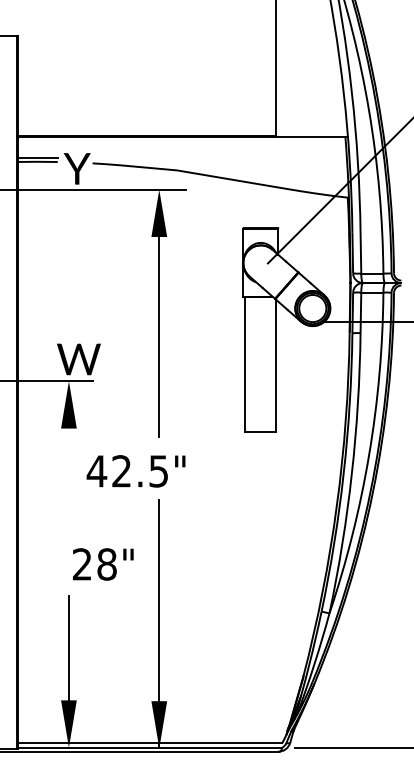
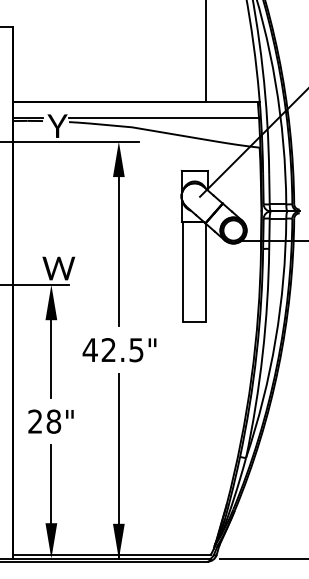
line: (220, 158) -> (164, 118), added
text: (136, 471) -> (119, 350), moved
line: (69, 479) -> (51, 358), added
text: (102, 564) -> (50, 421), moved

